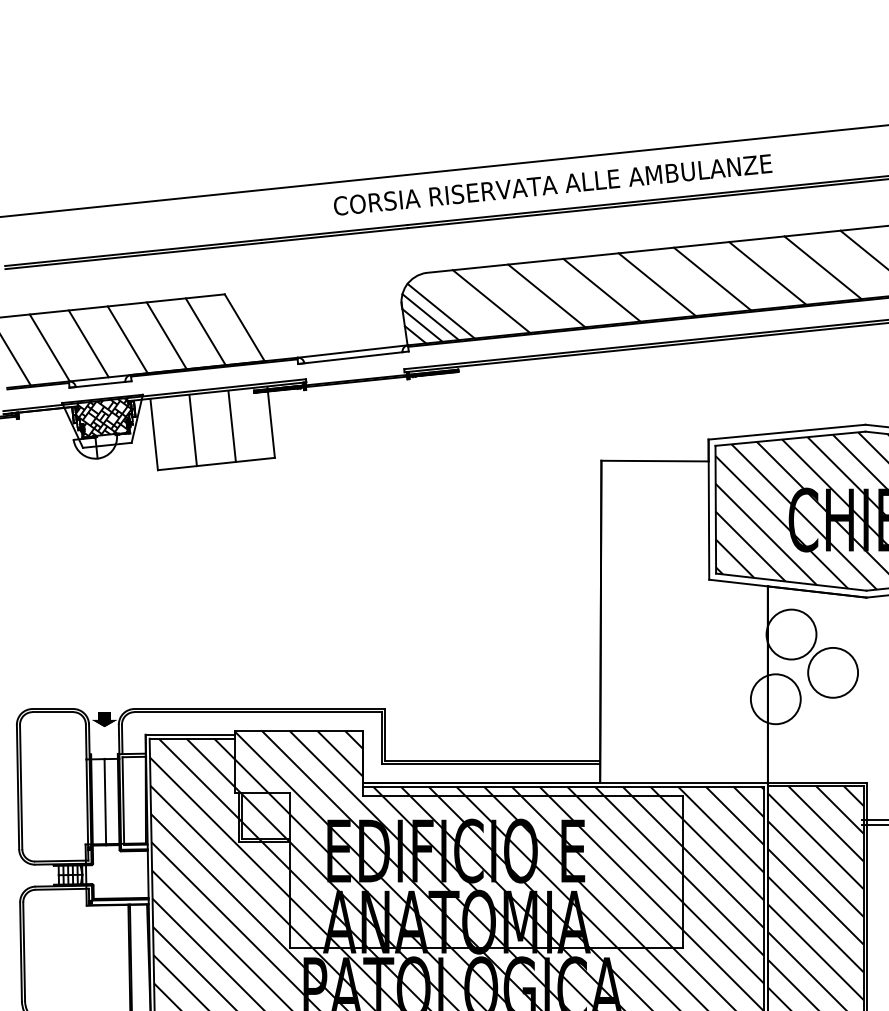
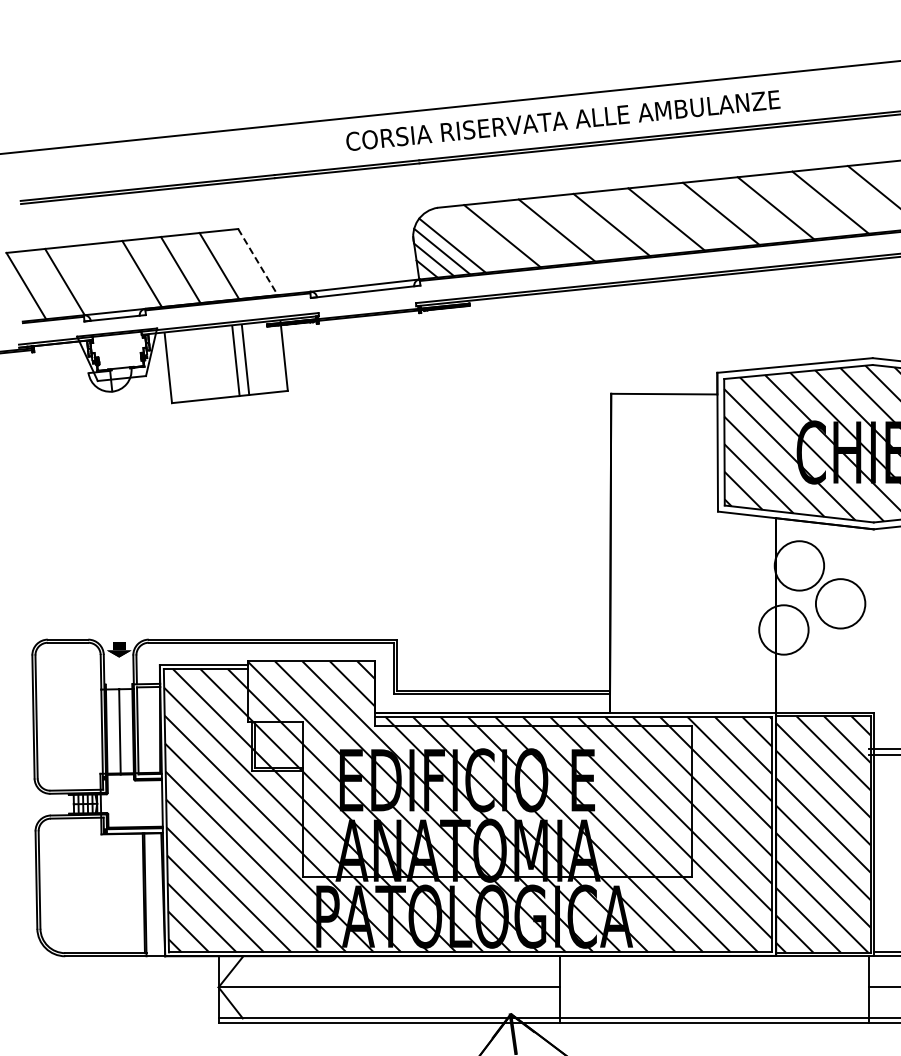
line: (245, 328) -> (258, 262), solid -> dashed
line: (88, 343) -> (103, 277), removed
hatch: (102, 417) -> (117, 350), removed
line: (192, 431) -> (235, 361), moved

